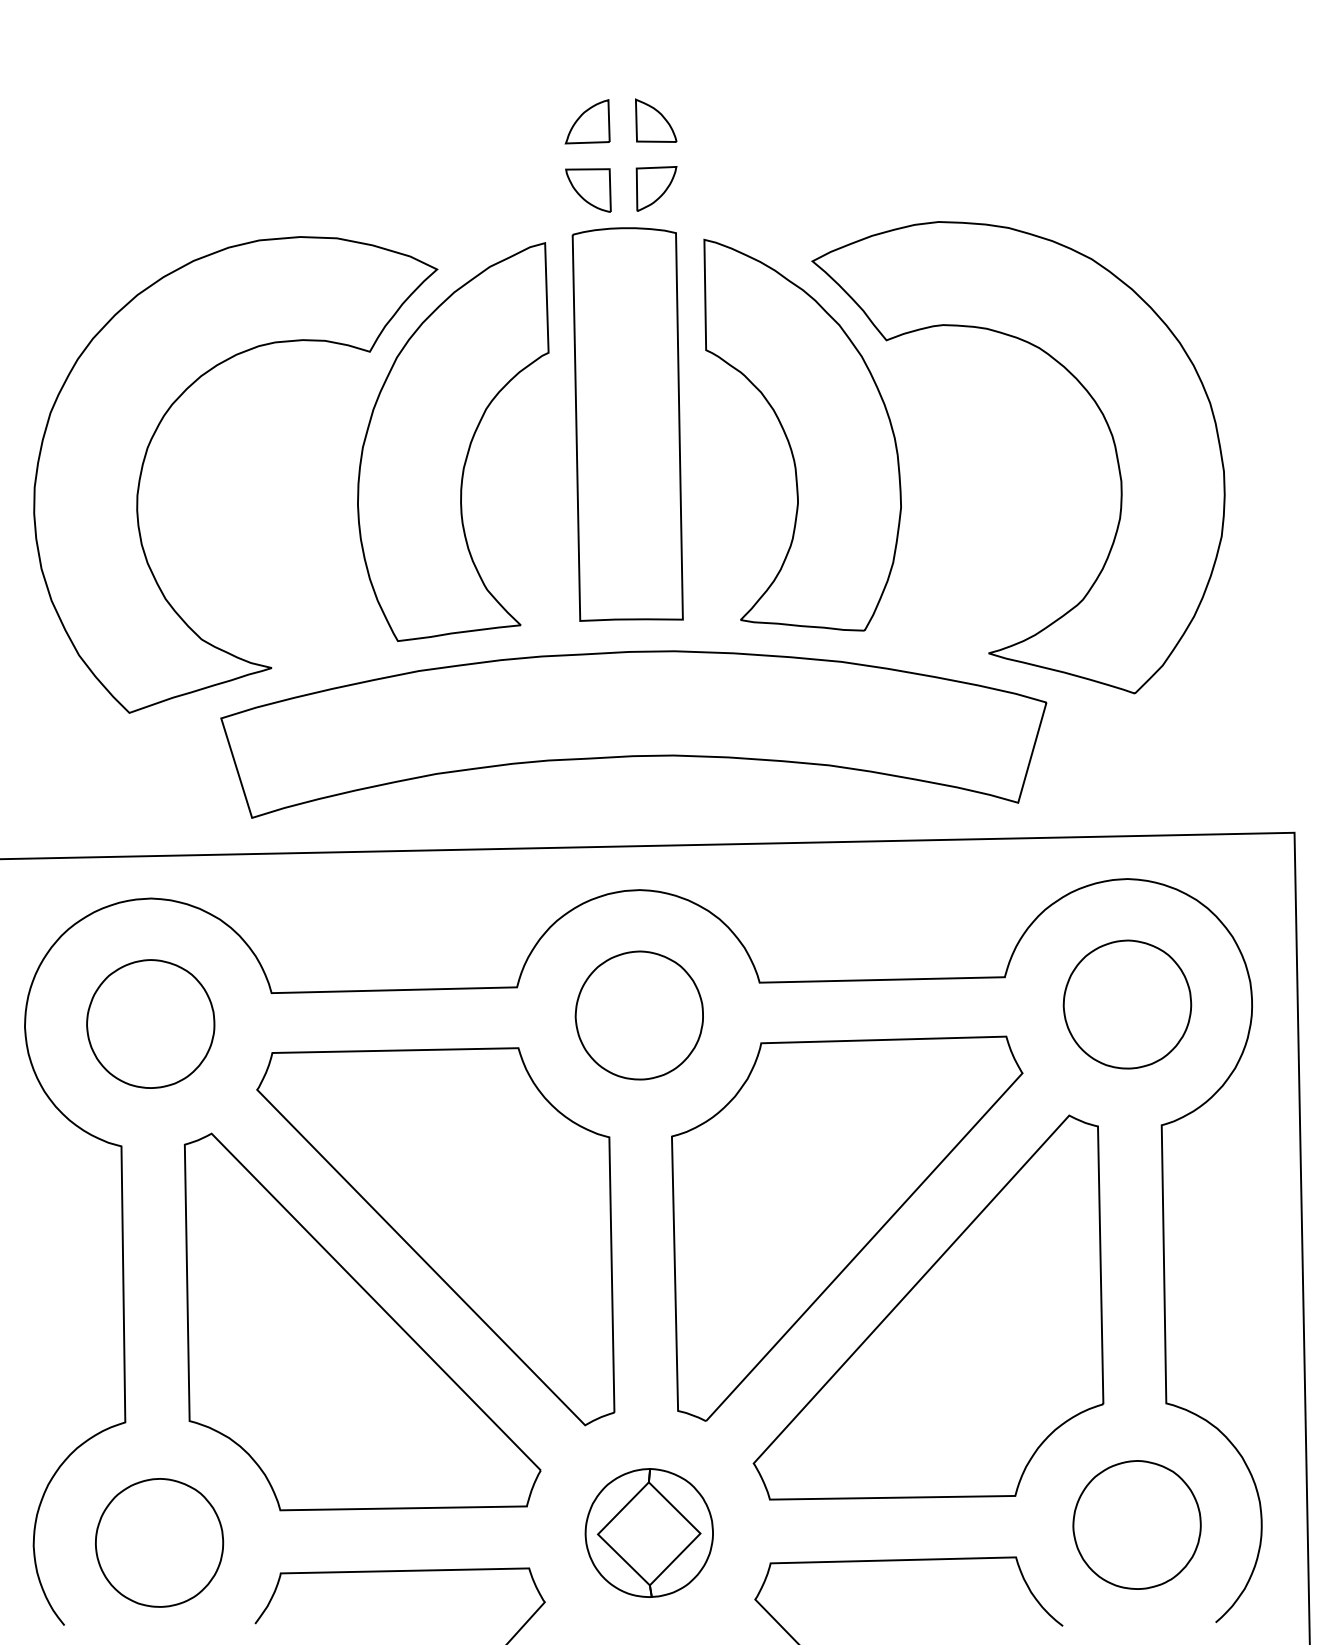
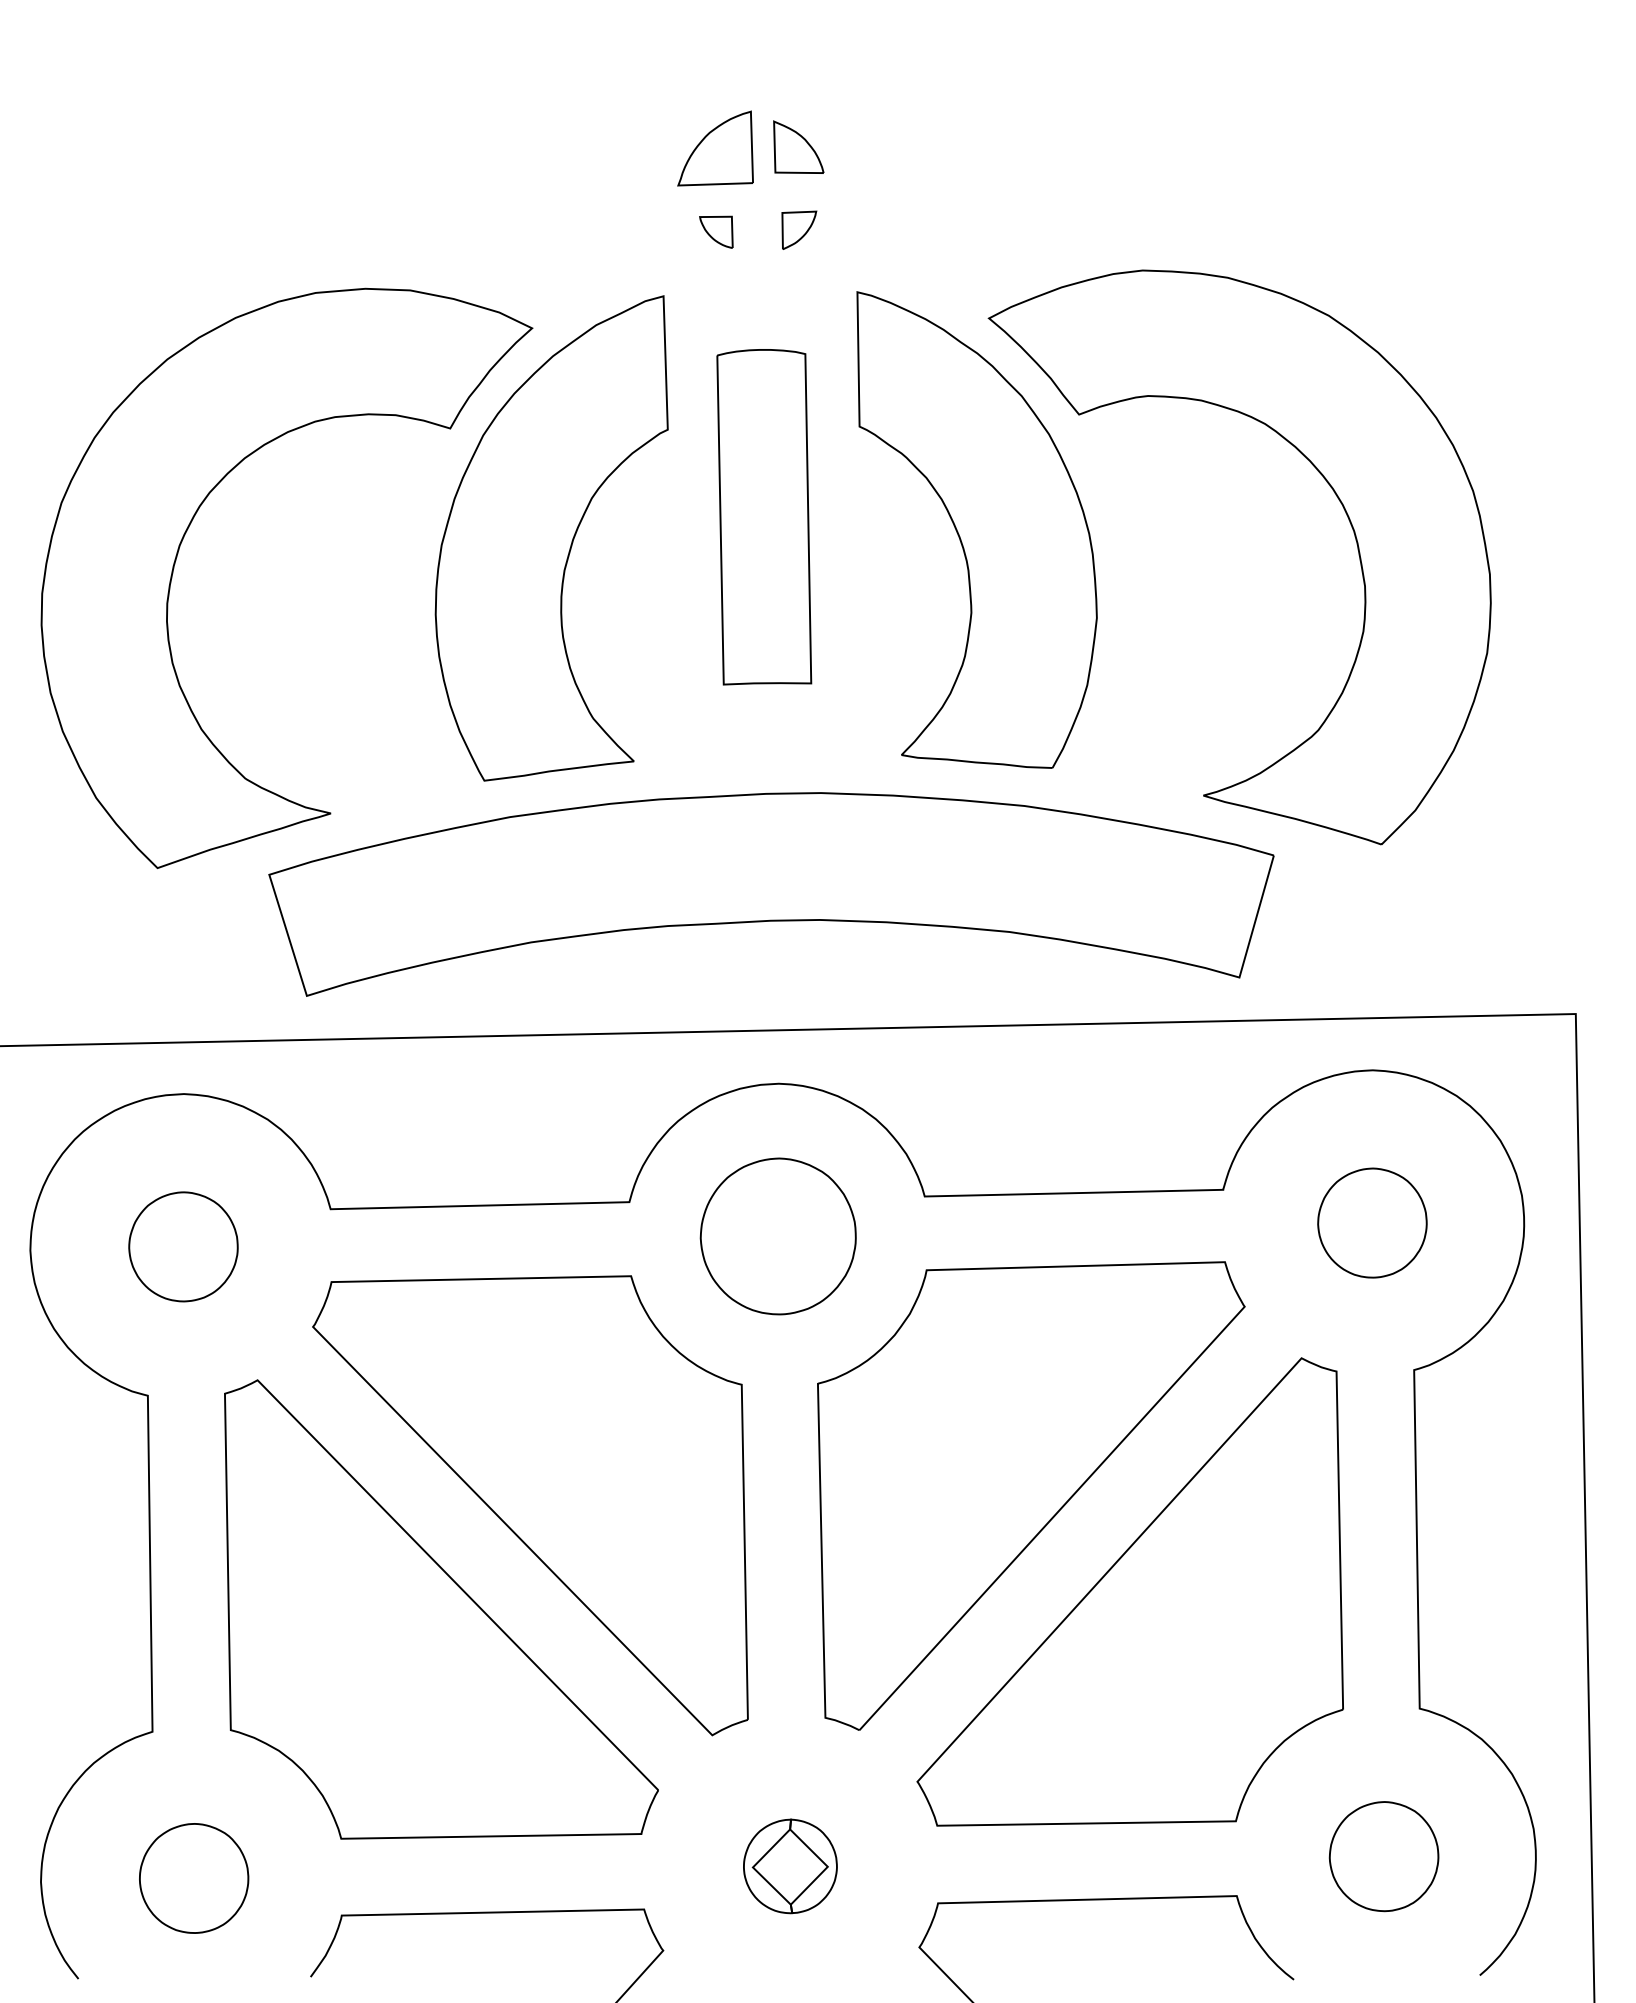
part: (586, 121) -> (714, 148), size x1.4
part: (656, 189) -> (799, 230), size x0.7
part: (588, 190) -> (716, 232), size x0.6
part: (628, 424) -> (764, 517), size x0.7
part: (1127, 1004) -> (1372, 1222), size x0.7
part: (150, 1023) -> (183, 1246), size x0.7
part: (1136, 1524) -> (1383, 1856), size x0.7
part: (649, 1533) -> (790, 1866), size x0.6
part: (158, 1542) -> (193, 1878), size x0.7

